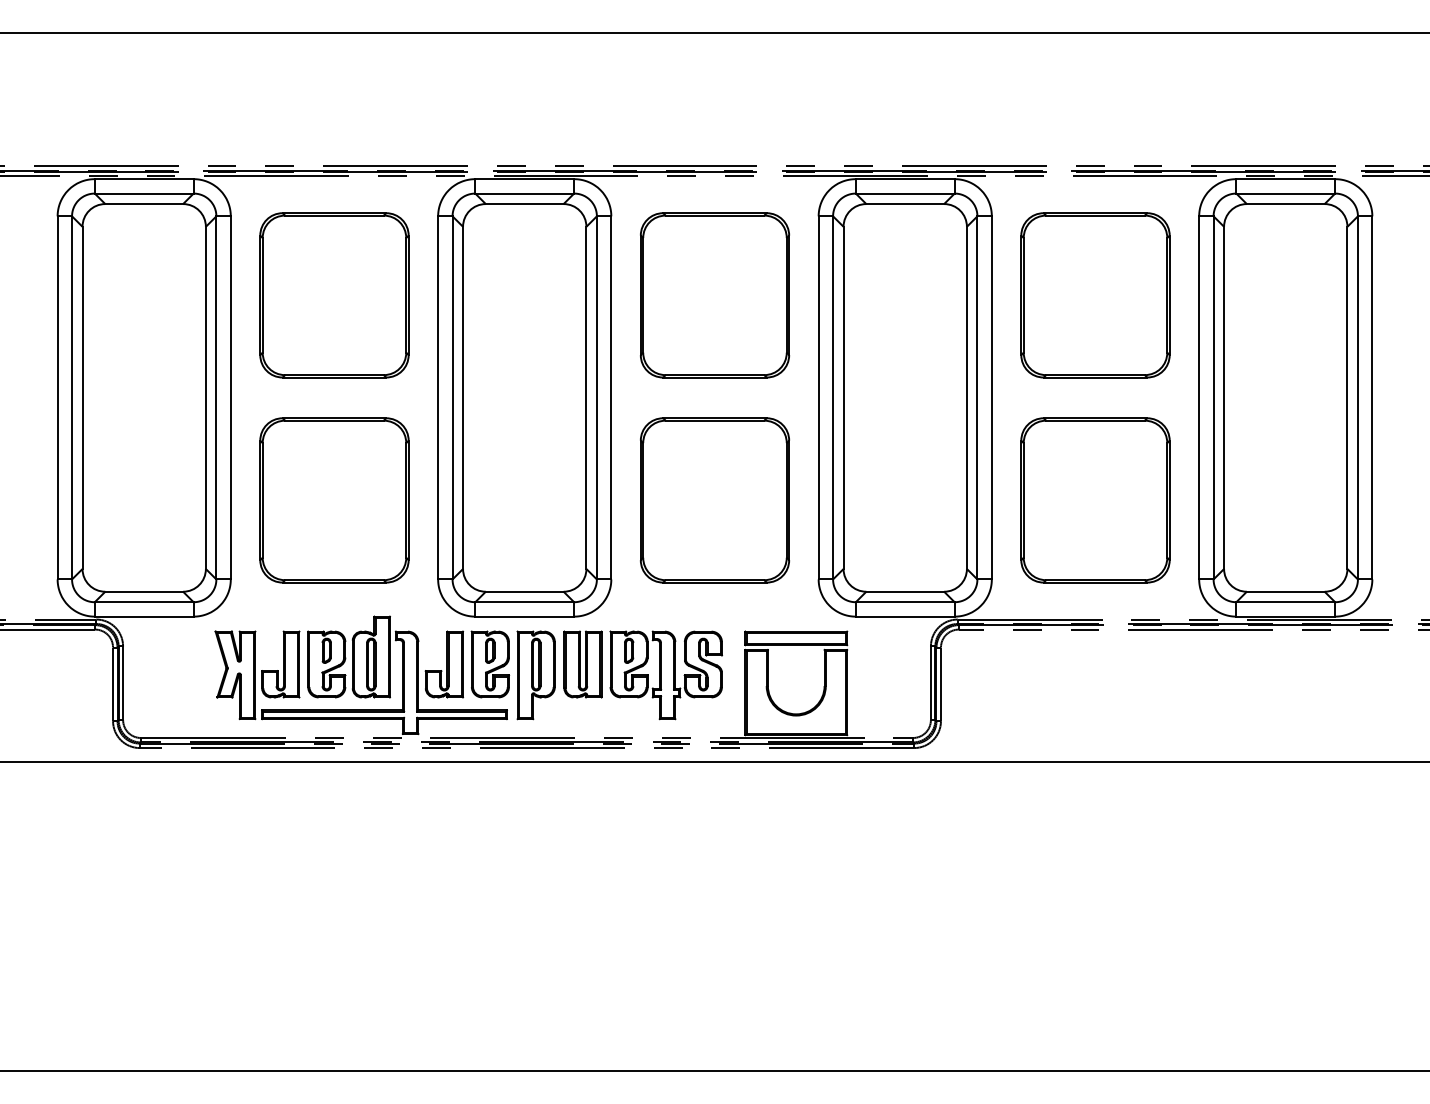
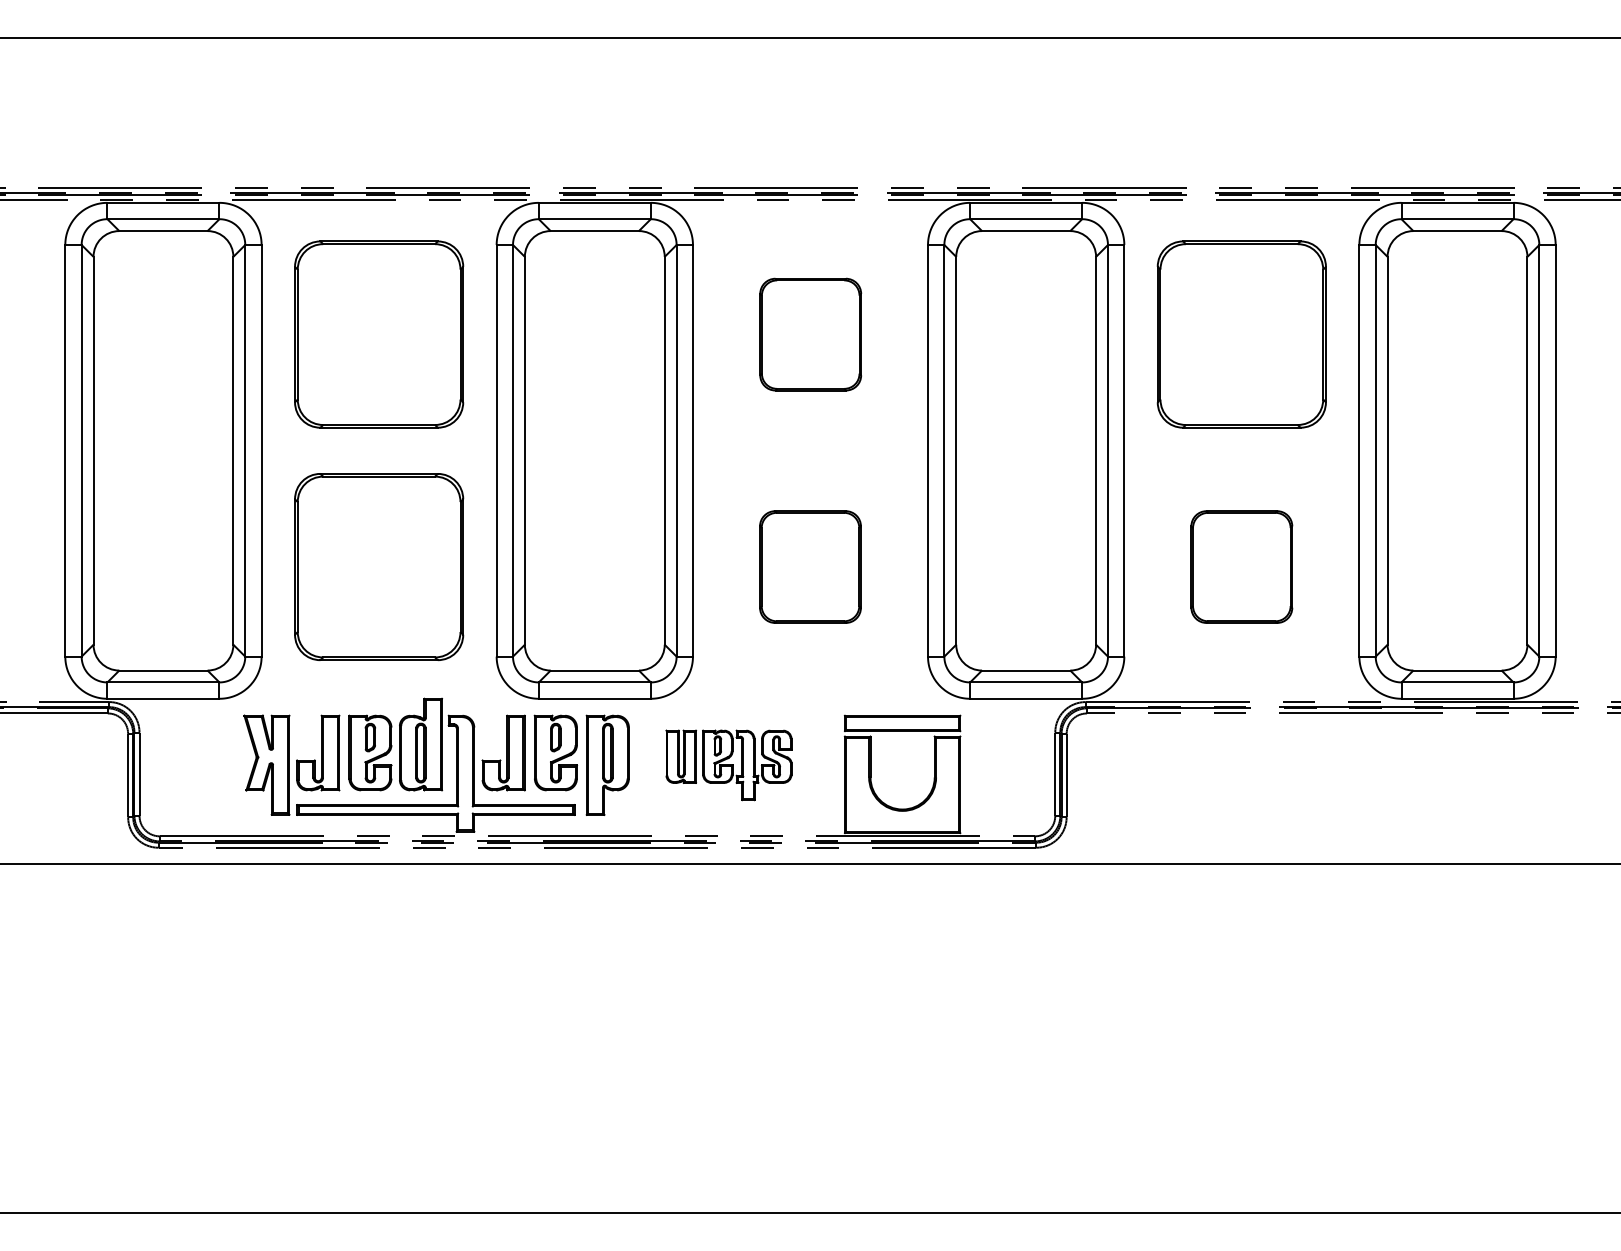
part: (715, 295) -> (811, 334), size x0.6
part: (714, 500) -> (809, 567), size x0.6
part: (1095, 500) -> (1241, 567), size x0.6
part: (642, 675) -> (728, 765), size x0.7

